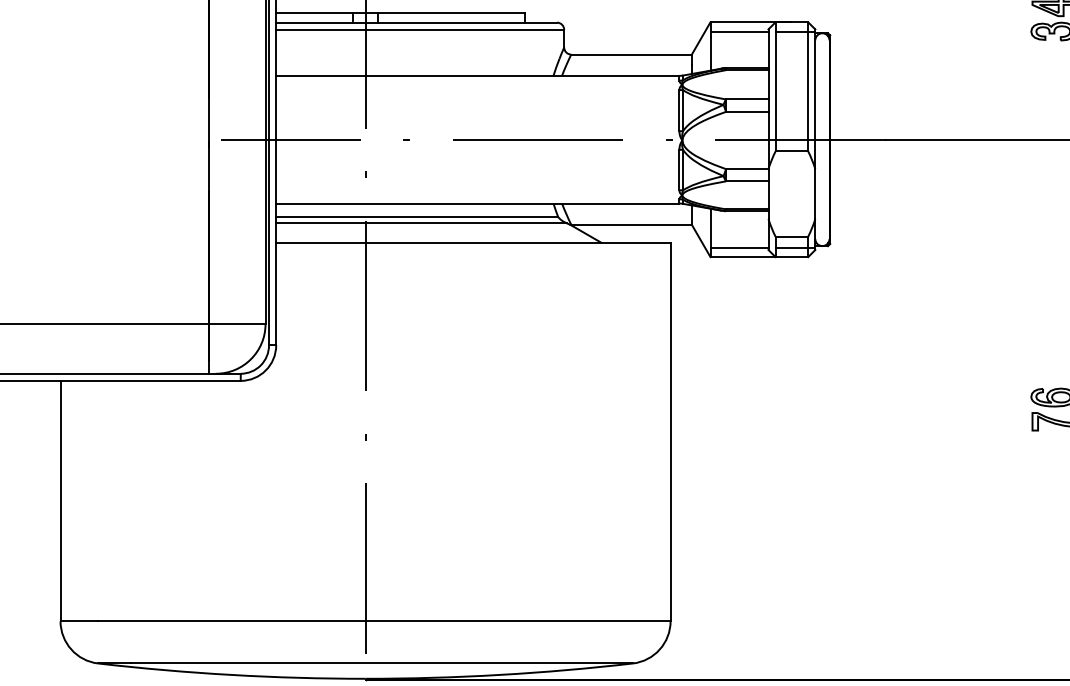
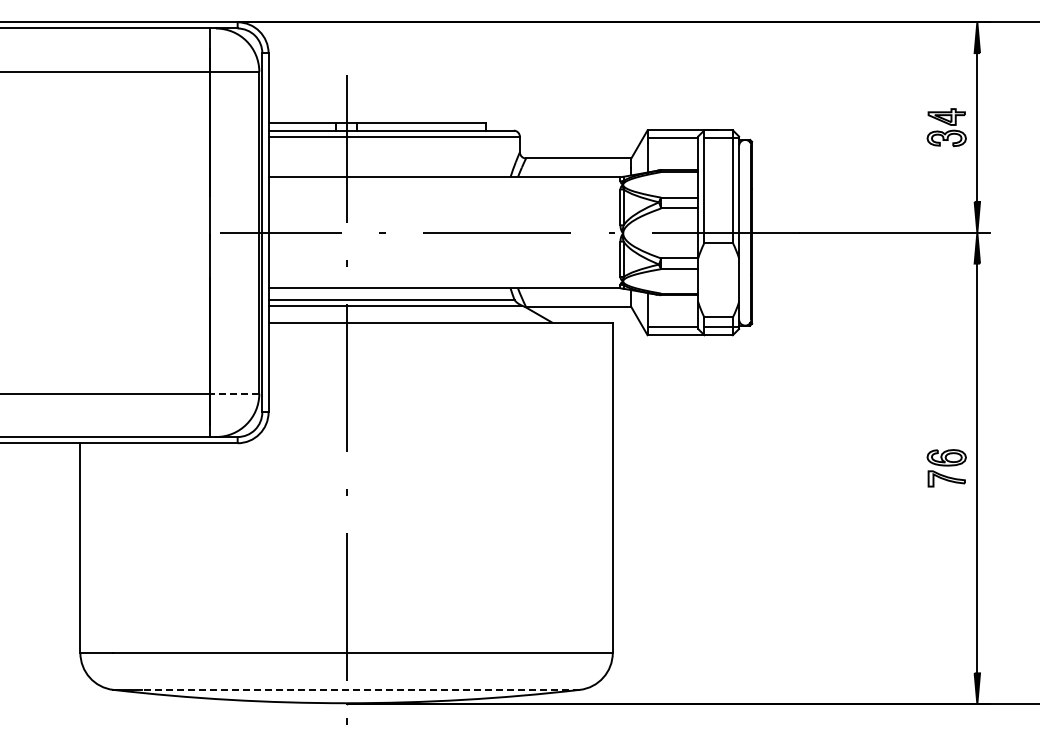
line: (237, 323) -> (234, 393), solid -> dashed
line: (381, 663) -> (360, 689), solid -> dashed

